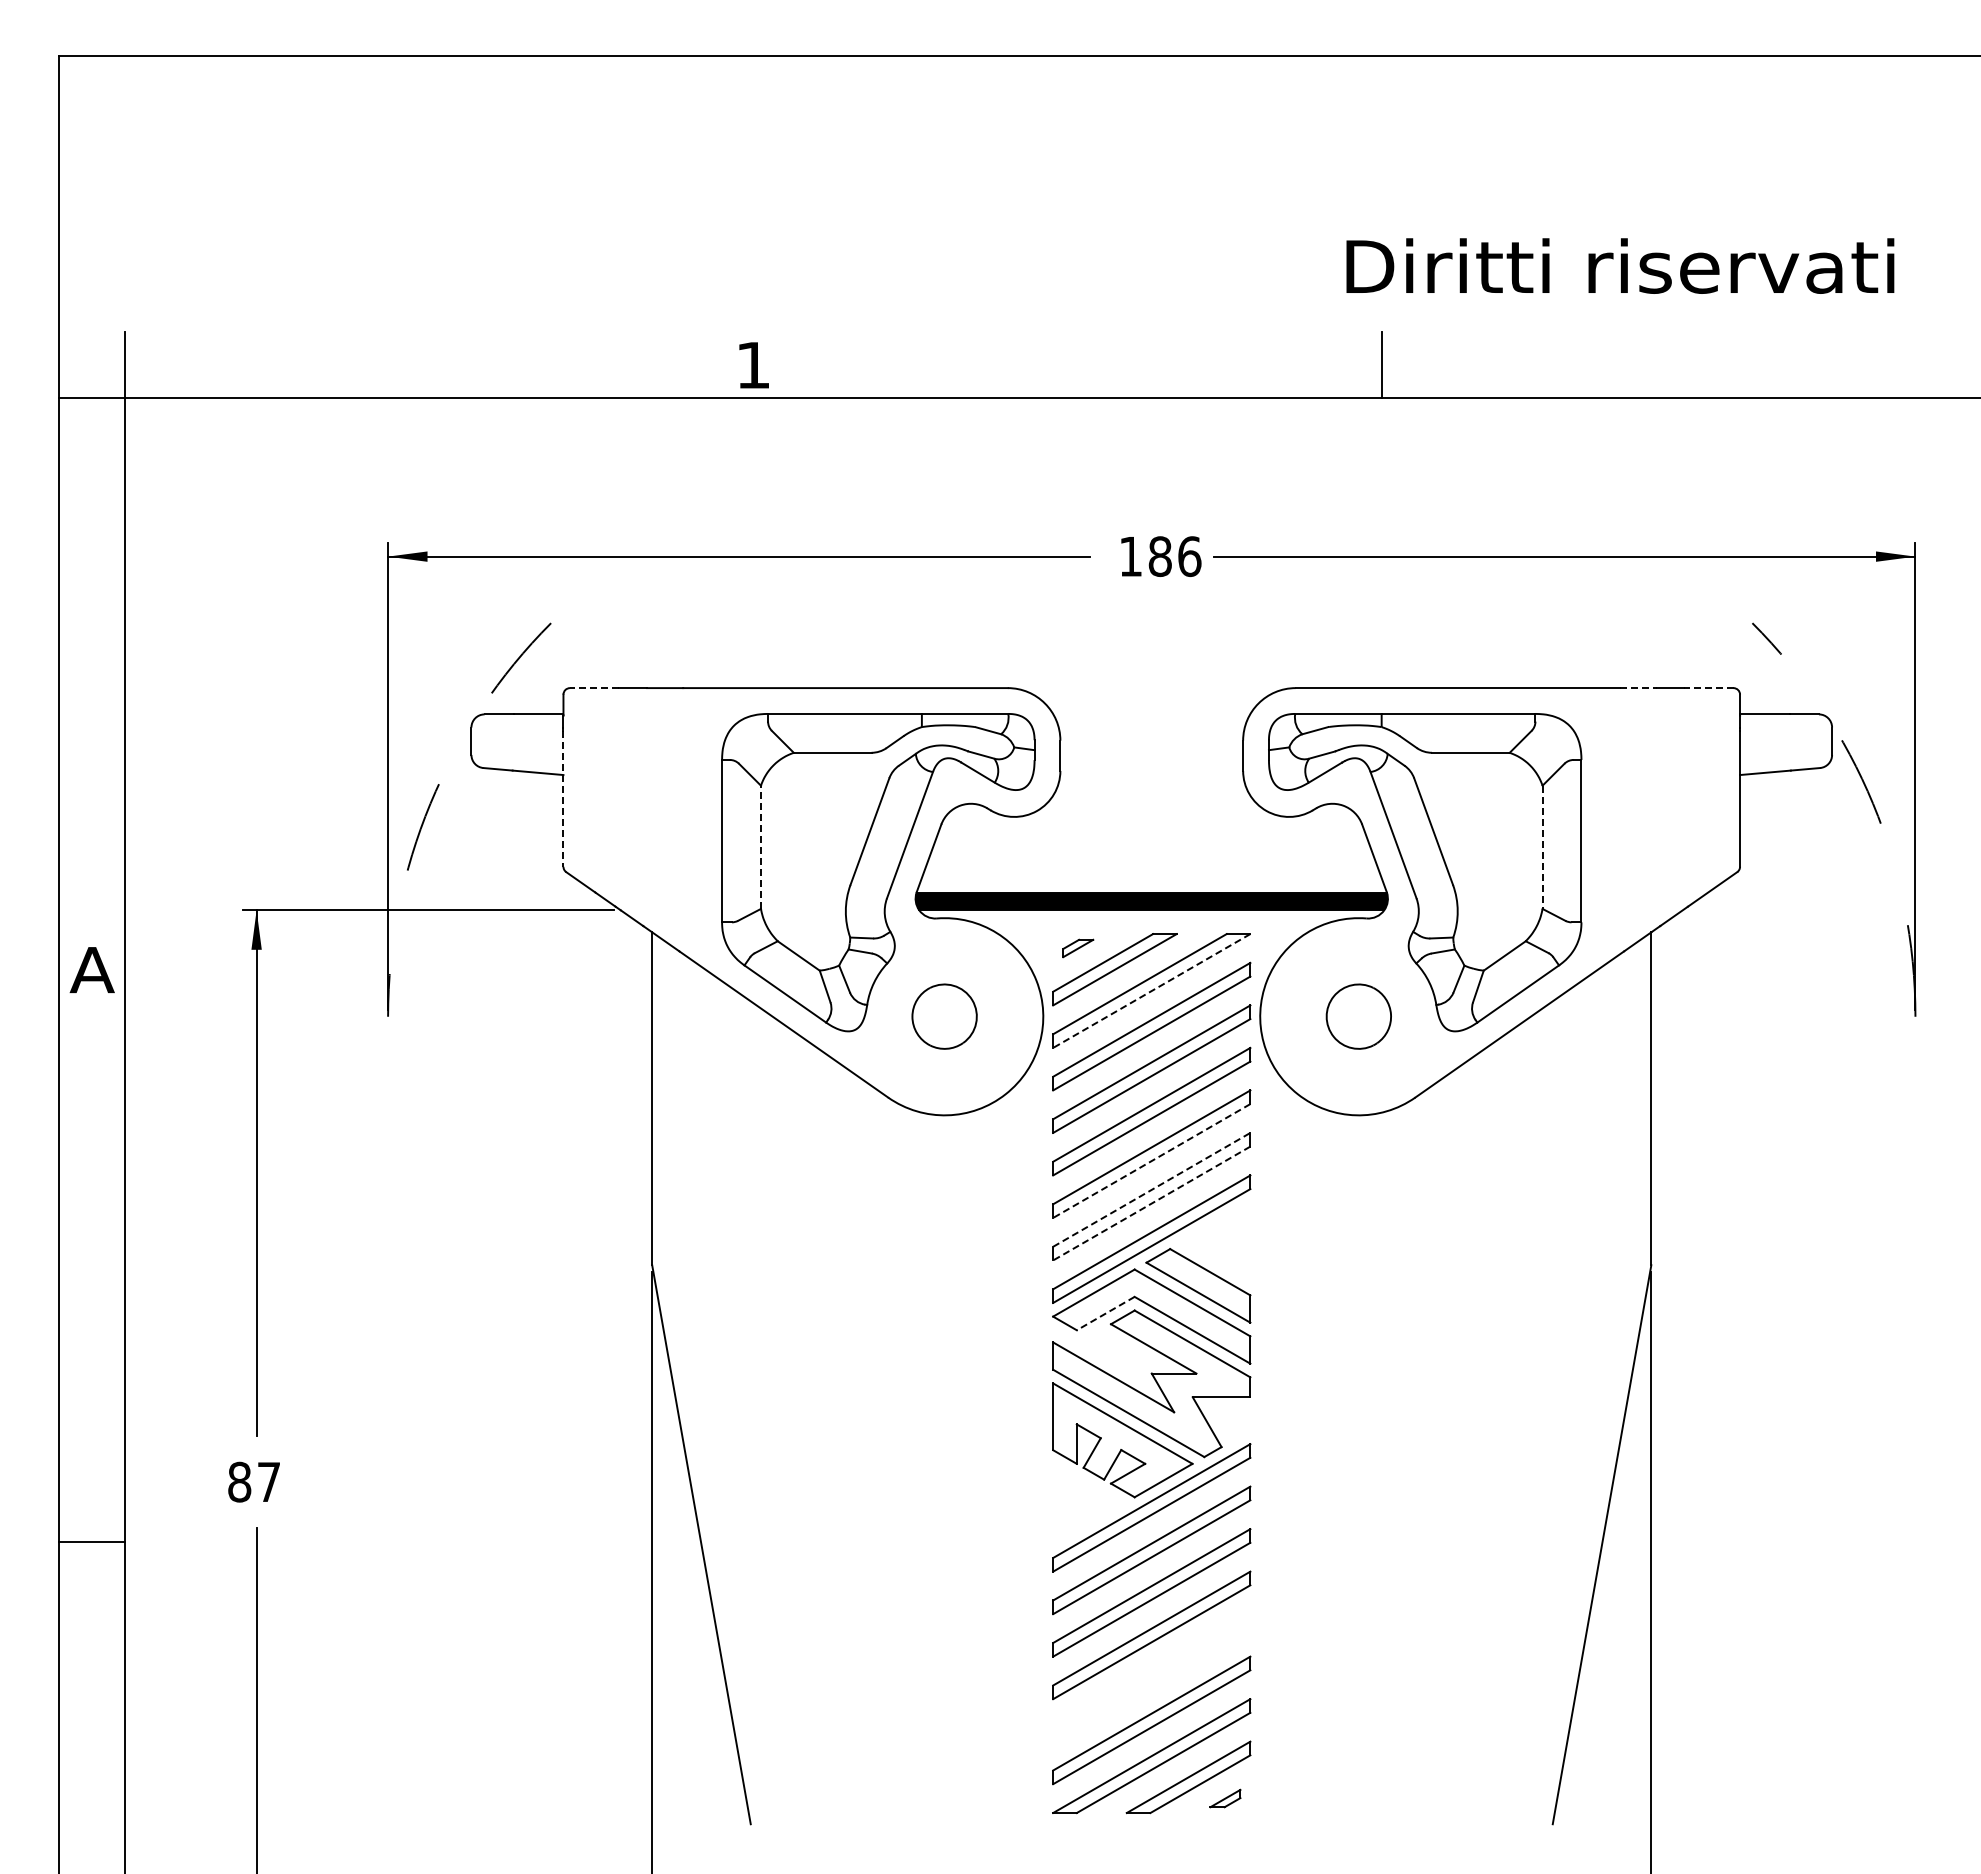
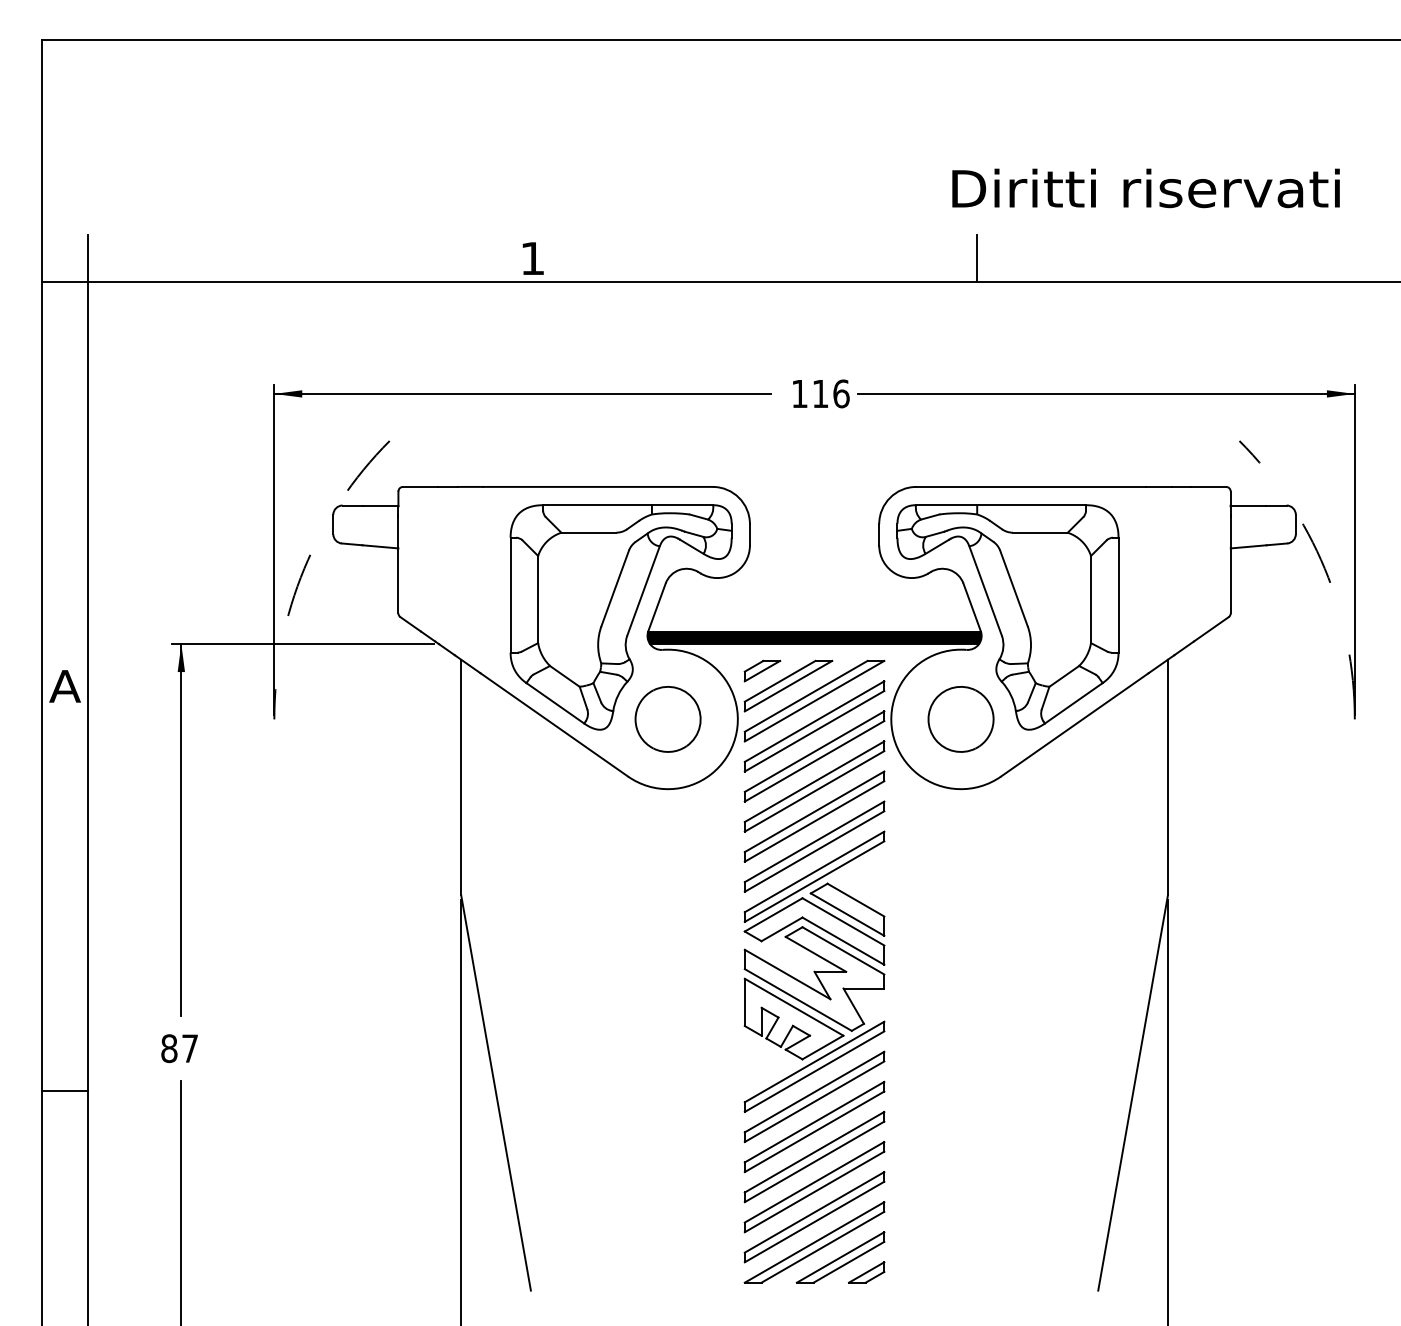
text: (1159, 556) -> (820, 393), 186 -> 116
line: (594, 688) -> (420, 487), dashed -> solid
line: (1638, 688) -> (1158, 487), dashed -> solid
line: (1708, 688) -> (1208, 487), dashed -> solid
line: (563, 798) -> (398, 565), dashed -> solid
line: (760, 847) -> (537, 599), dashed -> solid
line: (1542, 847) -> (1090, 599), dashed -> solid
part: (1078, 948) -> (762, 671), size x1.67
line: (1151, 991) -> (814, 701), dashed -> solid
part: (944, 1016) -> (667, 719), size x1.43
part: (1358, 1016) -> (960, 719), size x1.43
line: (1151, 1161) -> (814, 821), dashed -> solid
line: (1151, 1189) -> (814, 841), dashed -> solid
line: (1151, 1203) -> (814, 851), dashed -> solid
line: (1105, 1313) -> (781, 929), dashed -> solid
part: (1151, 1677) -> (814, 1186), added
part: (1225, 1798) -> (866, 1272), size x1.67

